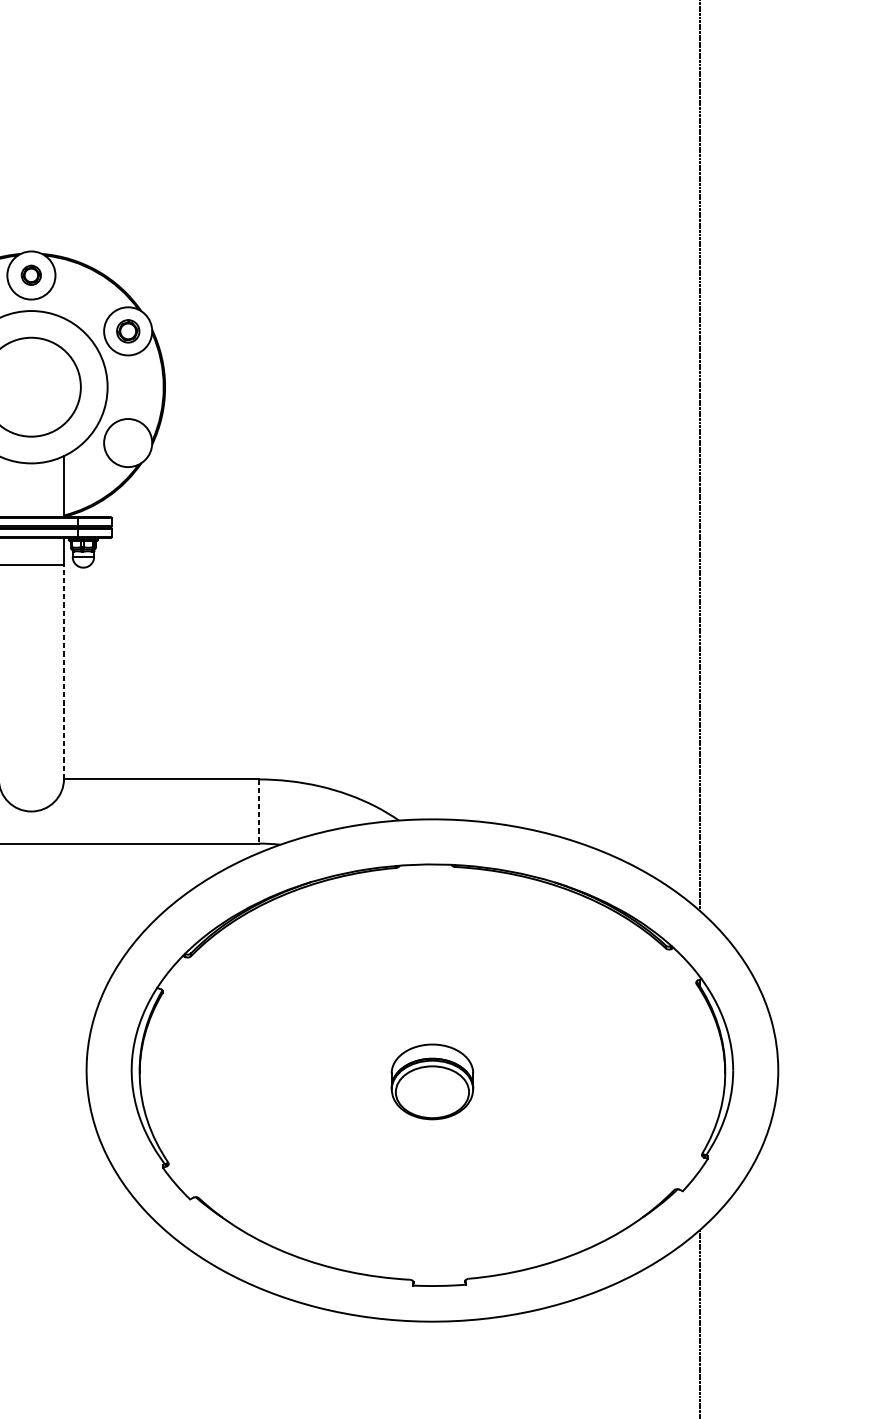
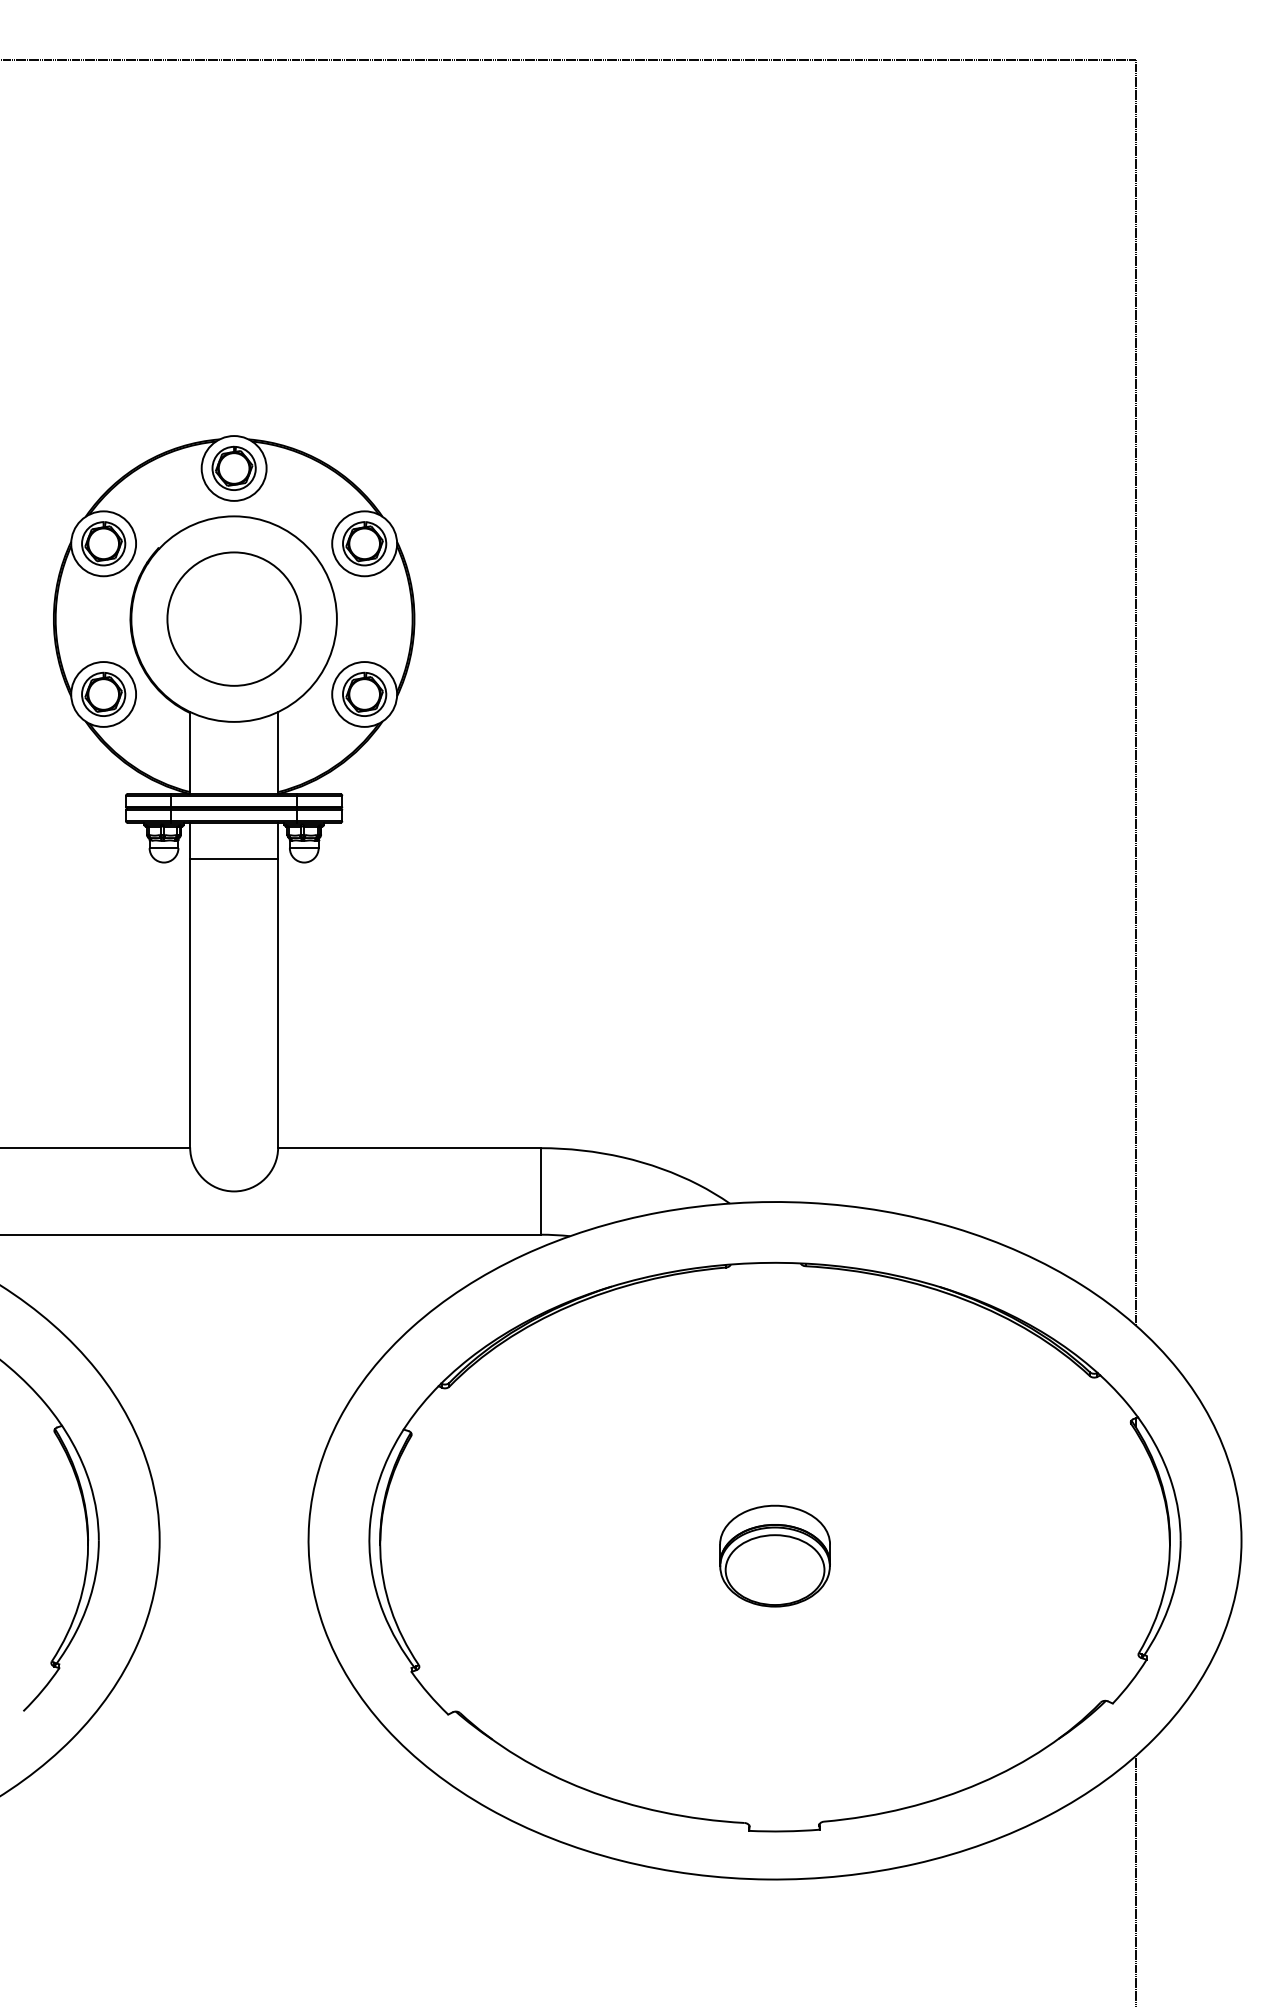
part: (30, 274) -> (233, 467), size x1.67
part: (128, 331) -> (364, 543), size x1.43
part: (128, 442) -> (364, 693), added
line: (64, 671) -> (278, 1002), dashed -> solid
line: (258, 811) -> (540, 1191), dashed -> solid

